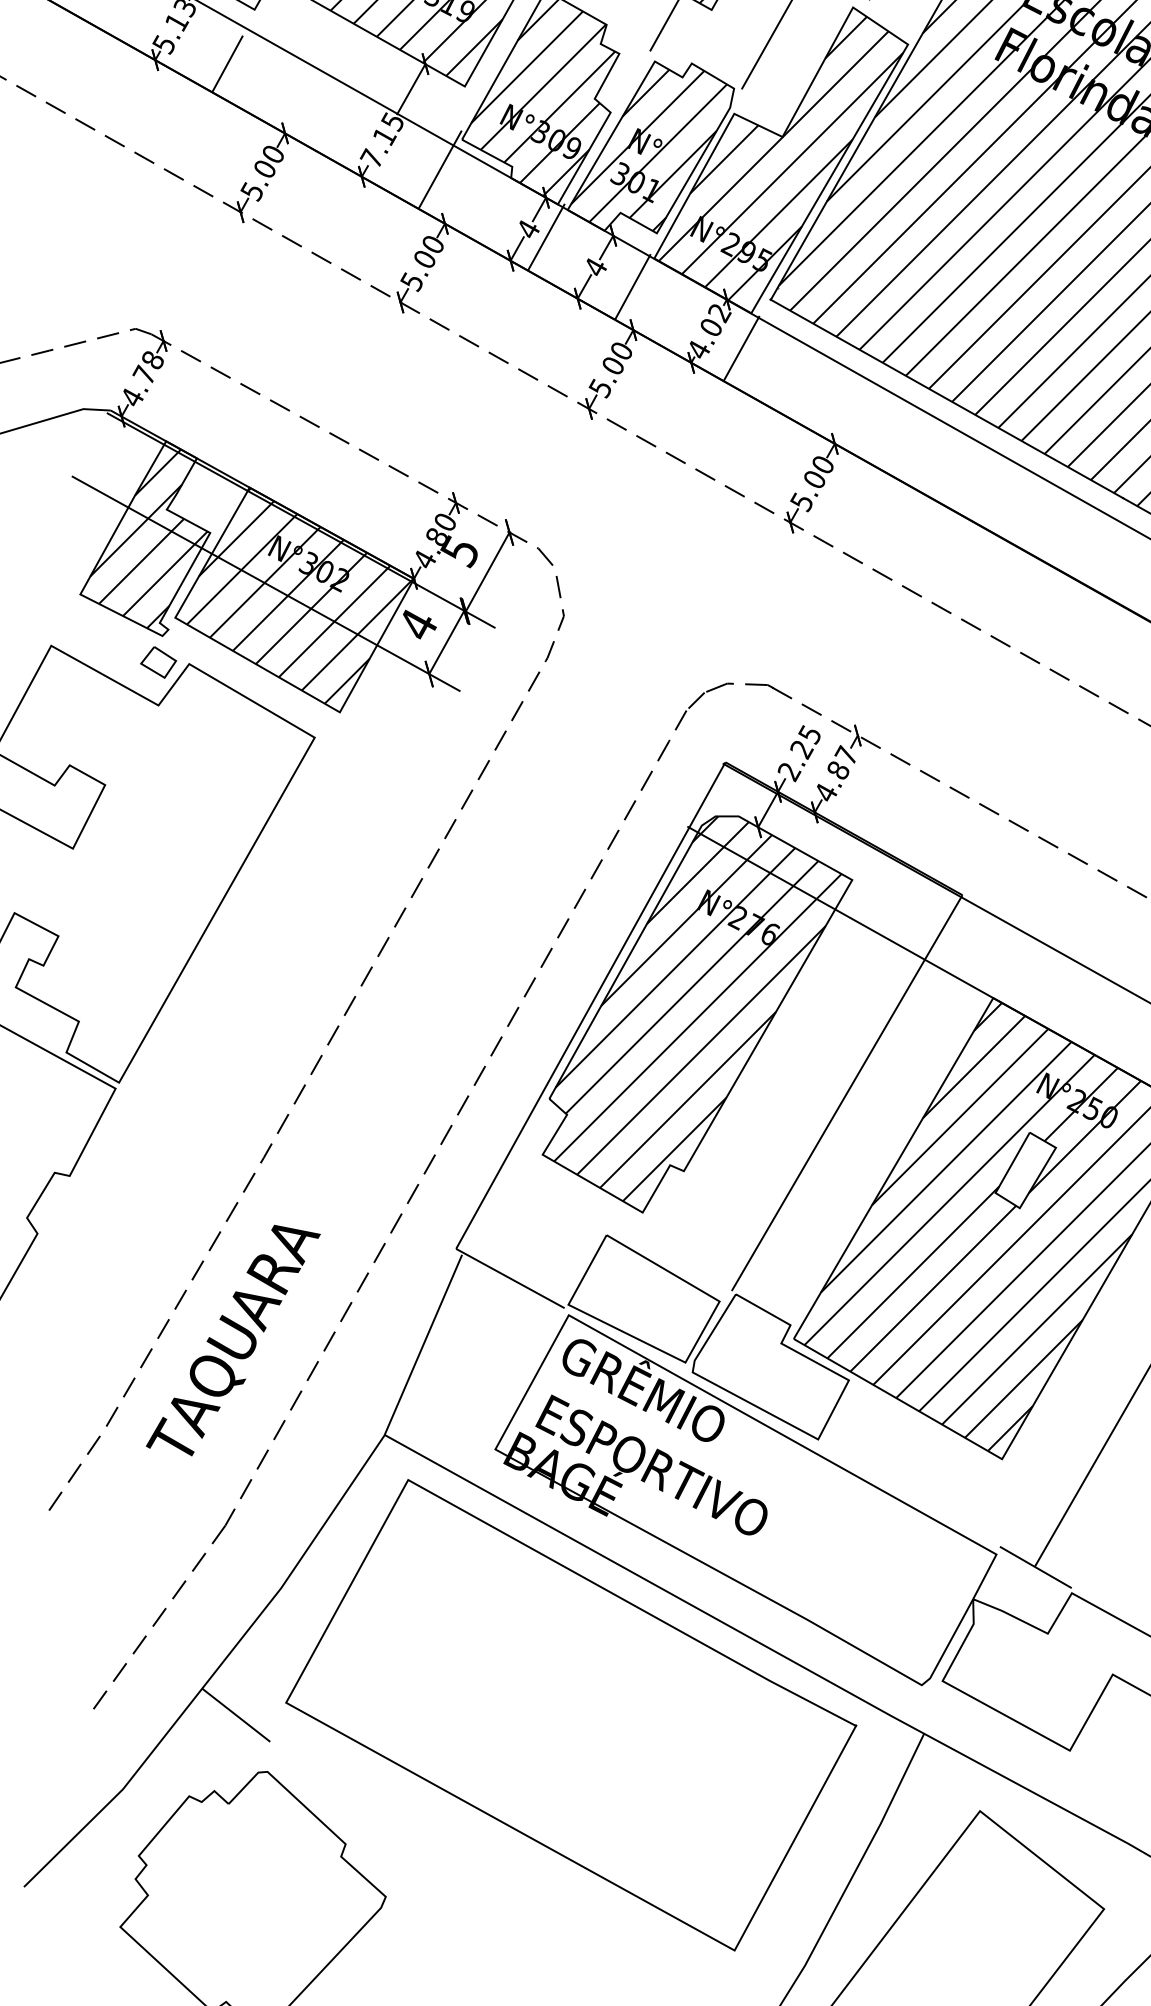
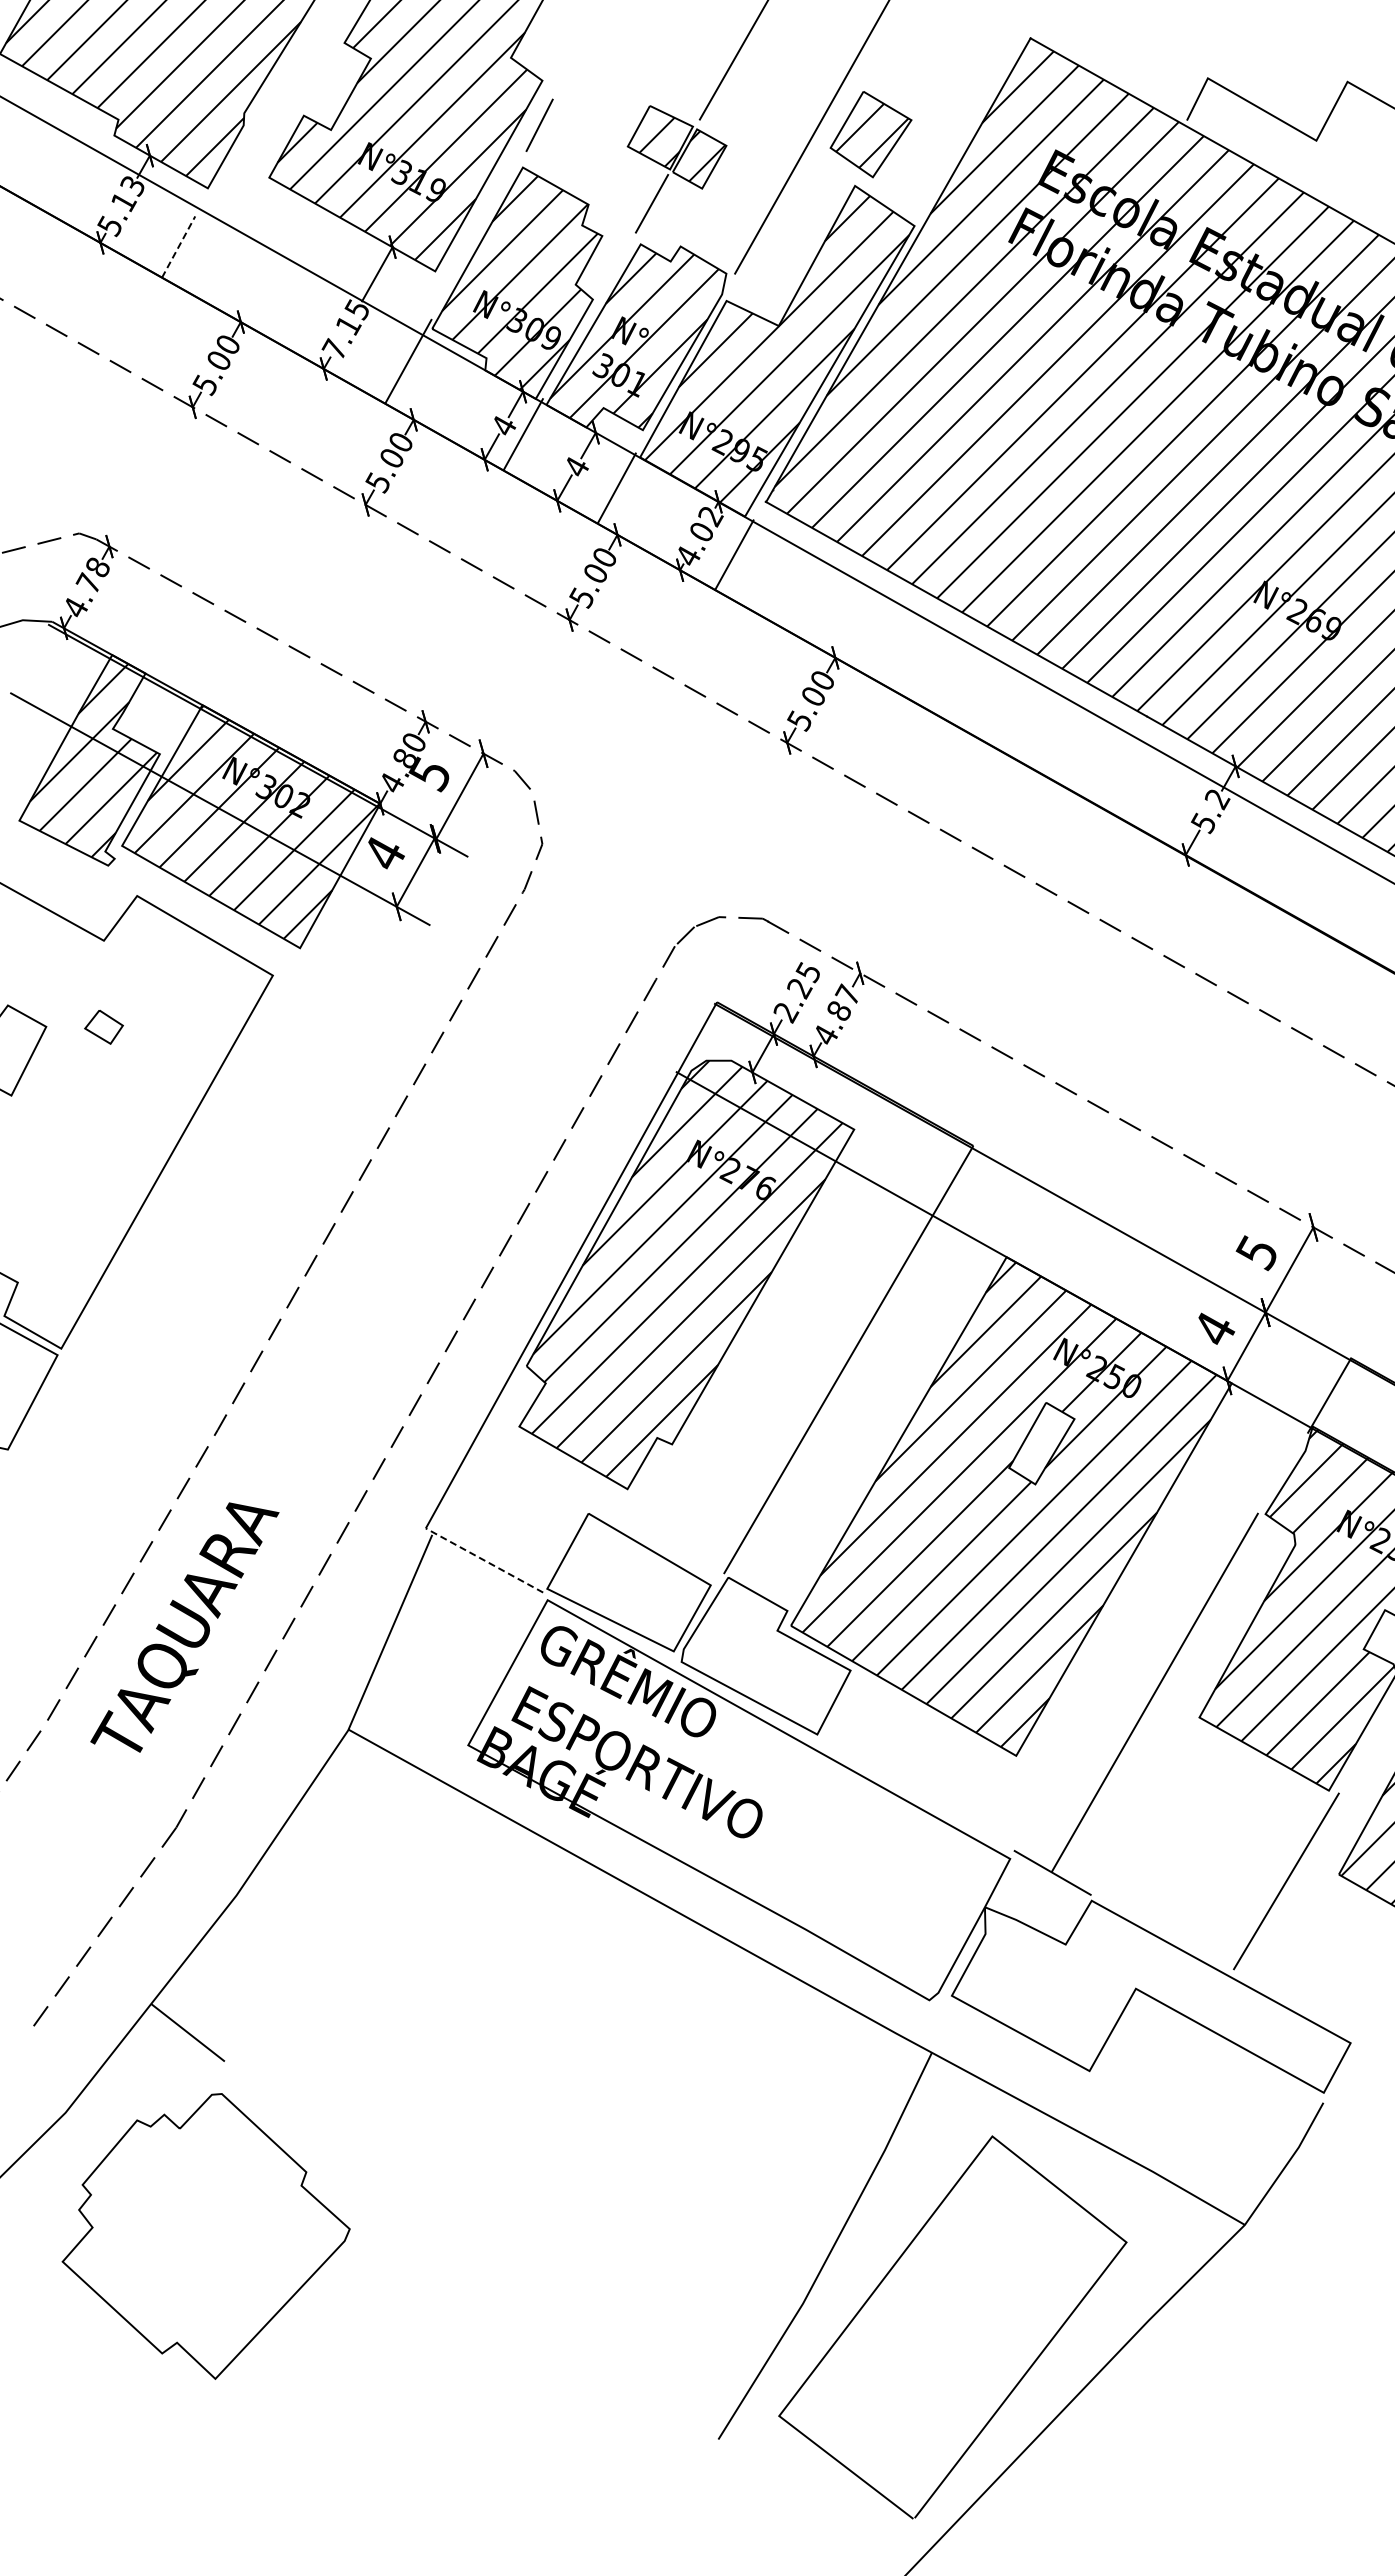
line: (227, 64) -> (178, 247), solid -> dashed
part: (158, 662) -> (103, 1027), moved
line: (510, 1278) -> (484, 1560), solid -> dashed
curve: (632, 1605) -> (616, 1914), removed

